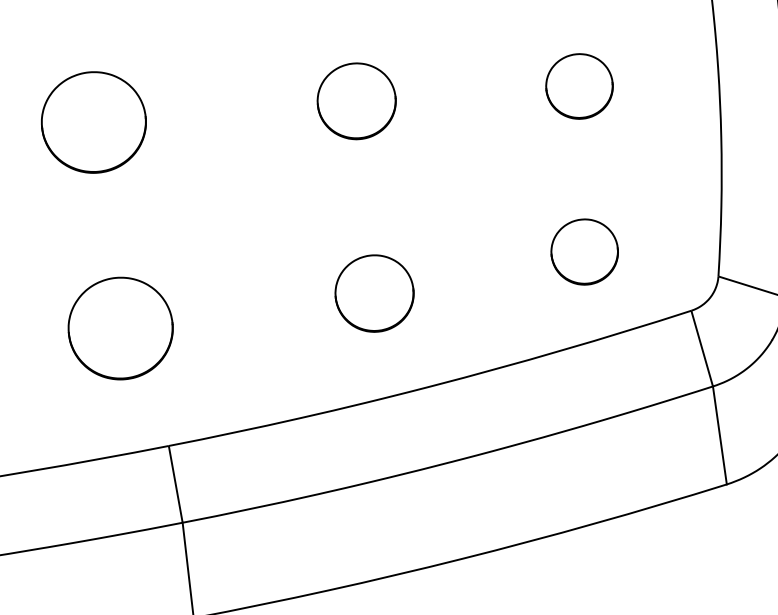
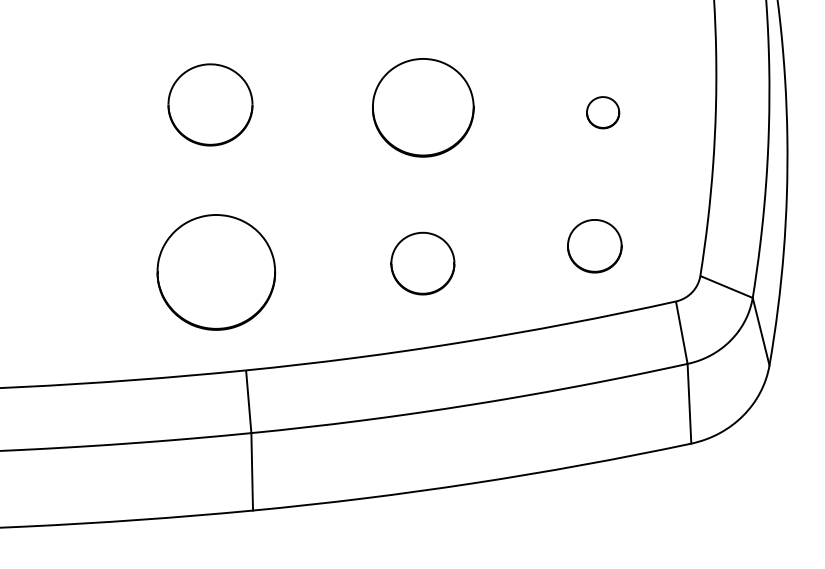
part: (578, 86) -> (602, 112), size x0.6
part: (355, 100) -> (422, 107), size x1.6
part: (120, 328) -> (216, 272), size x1.4

